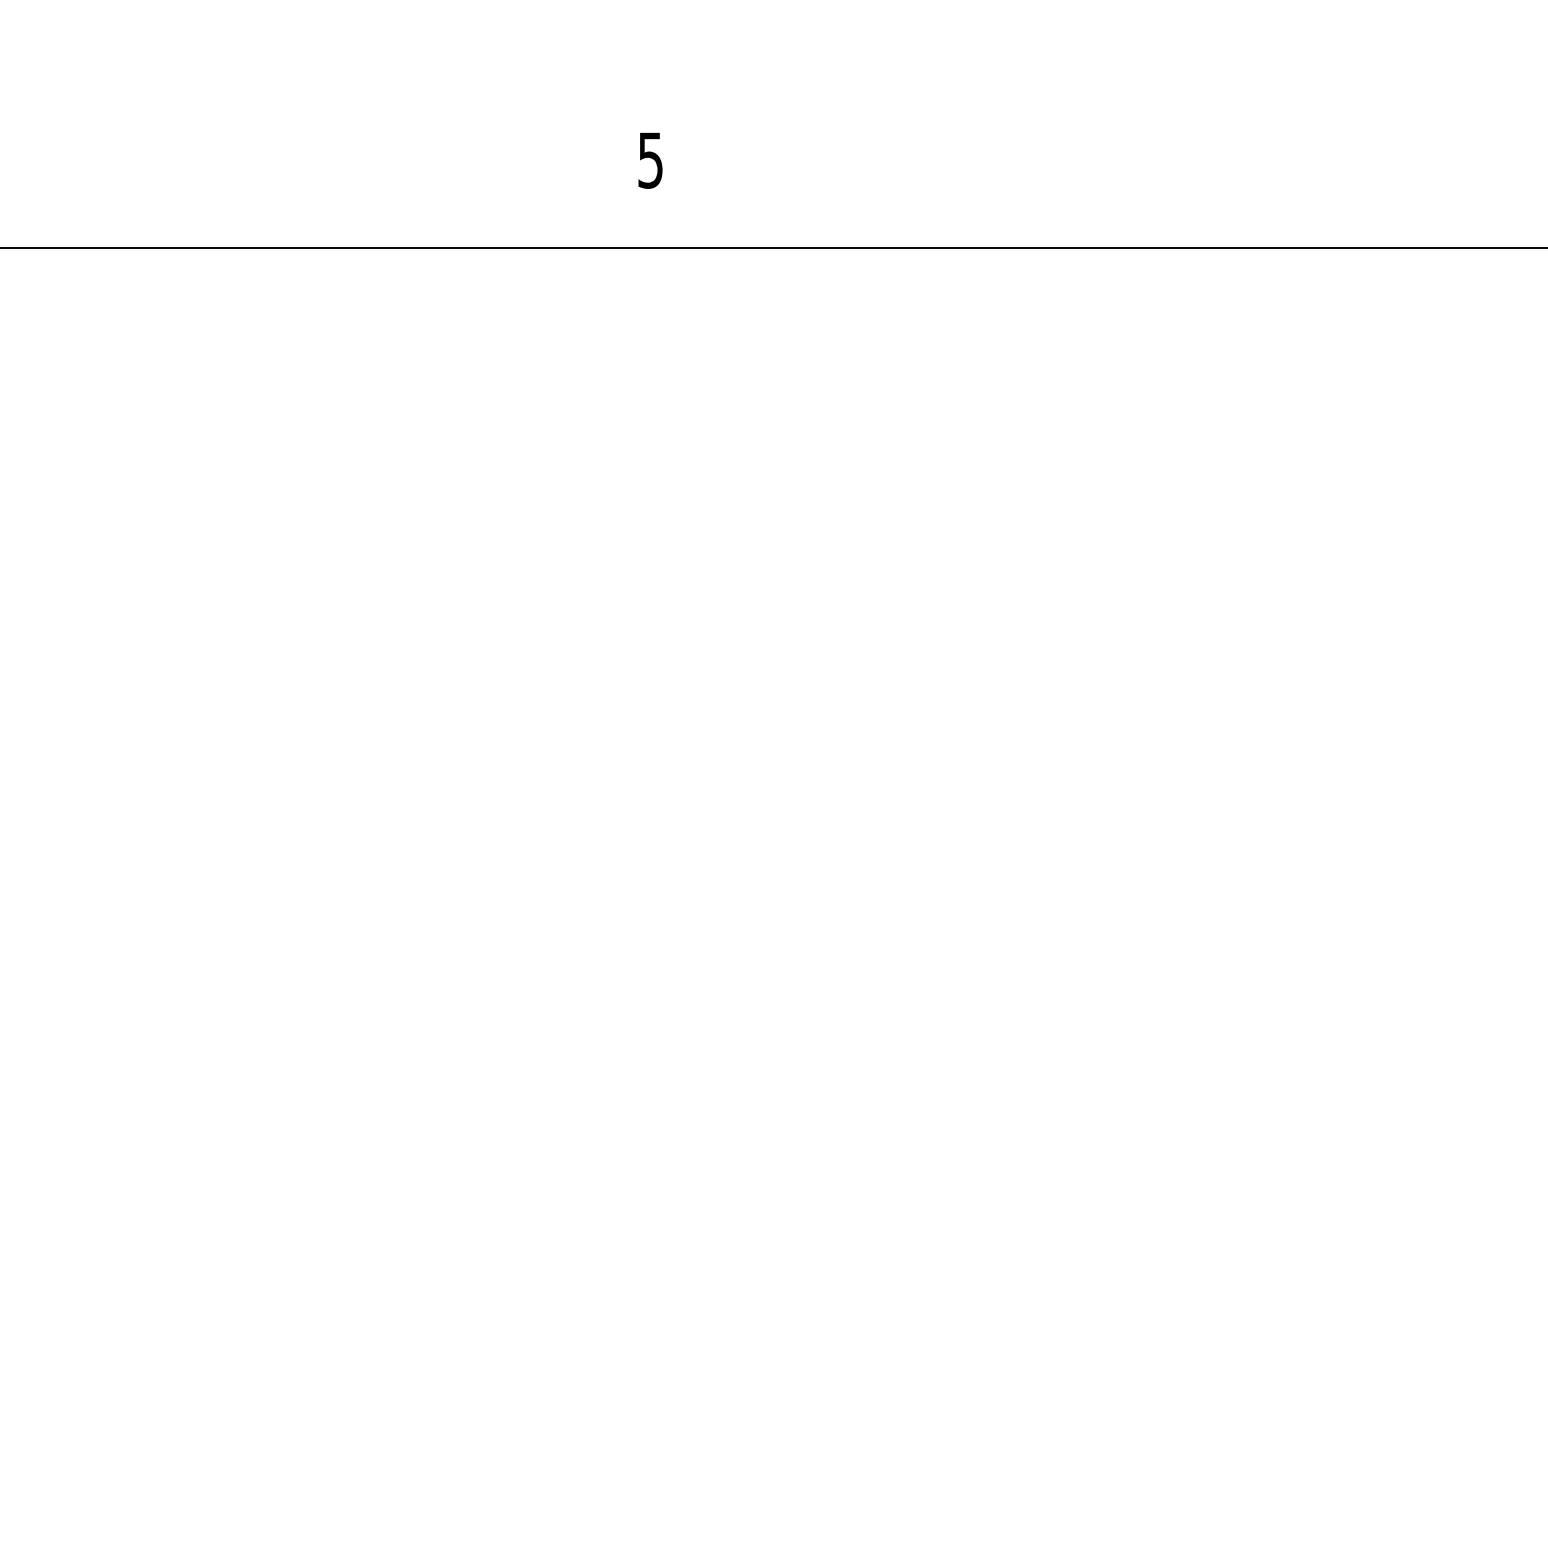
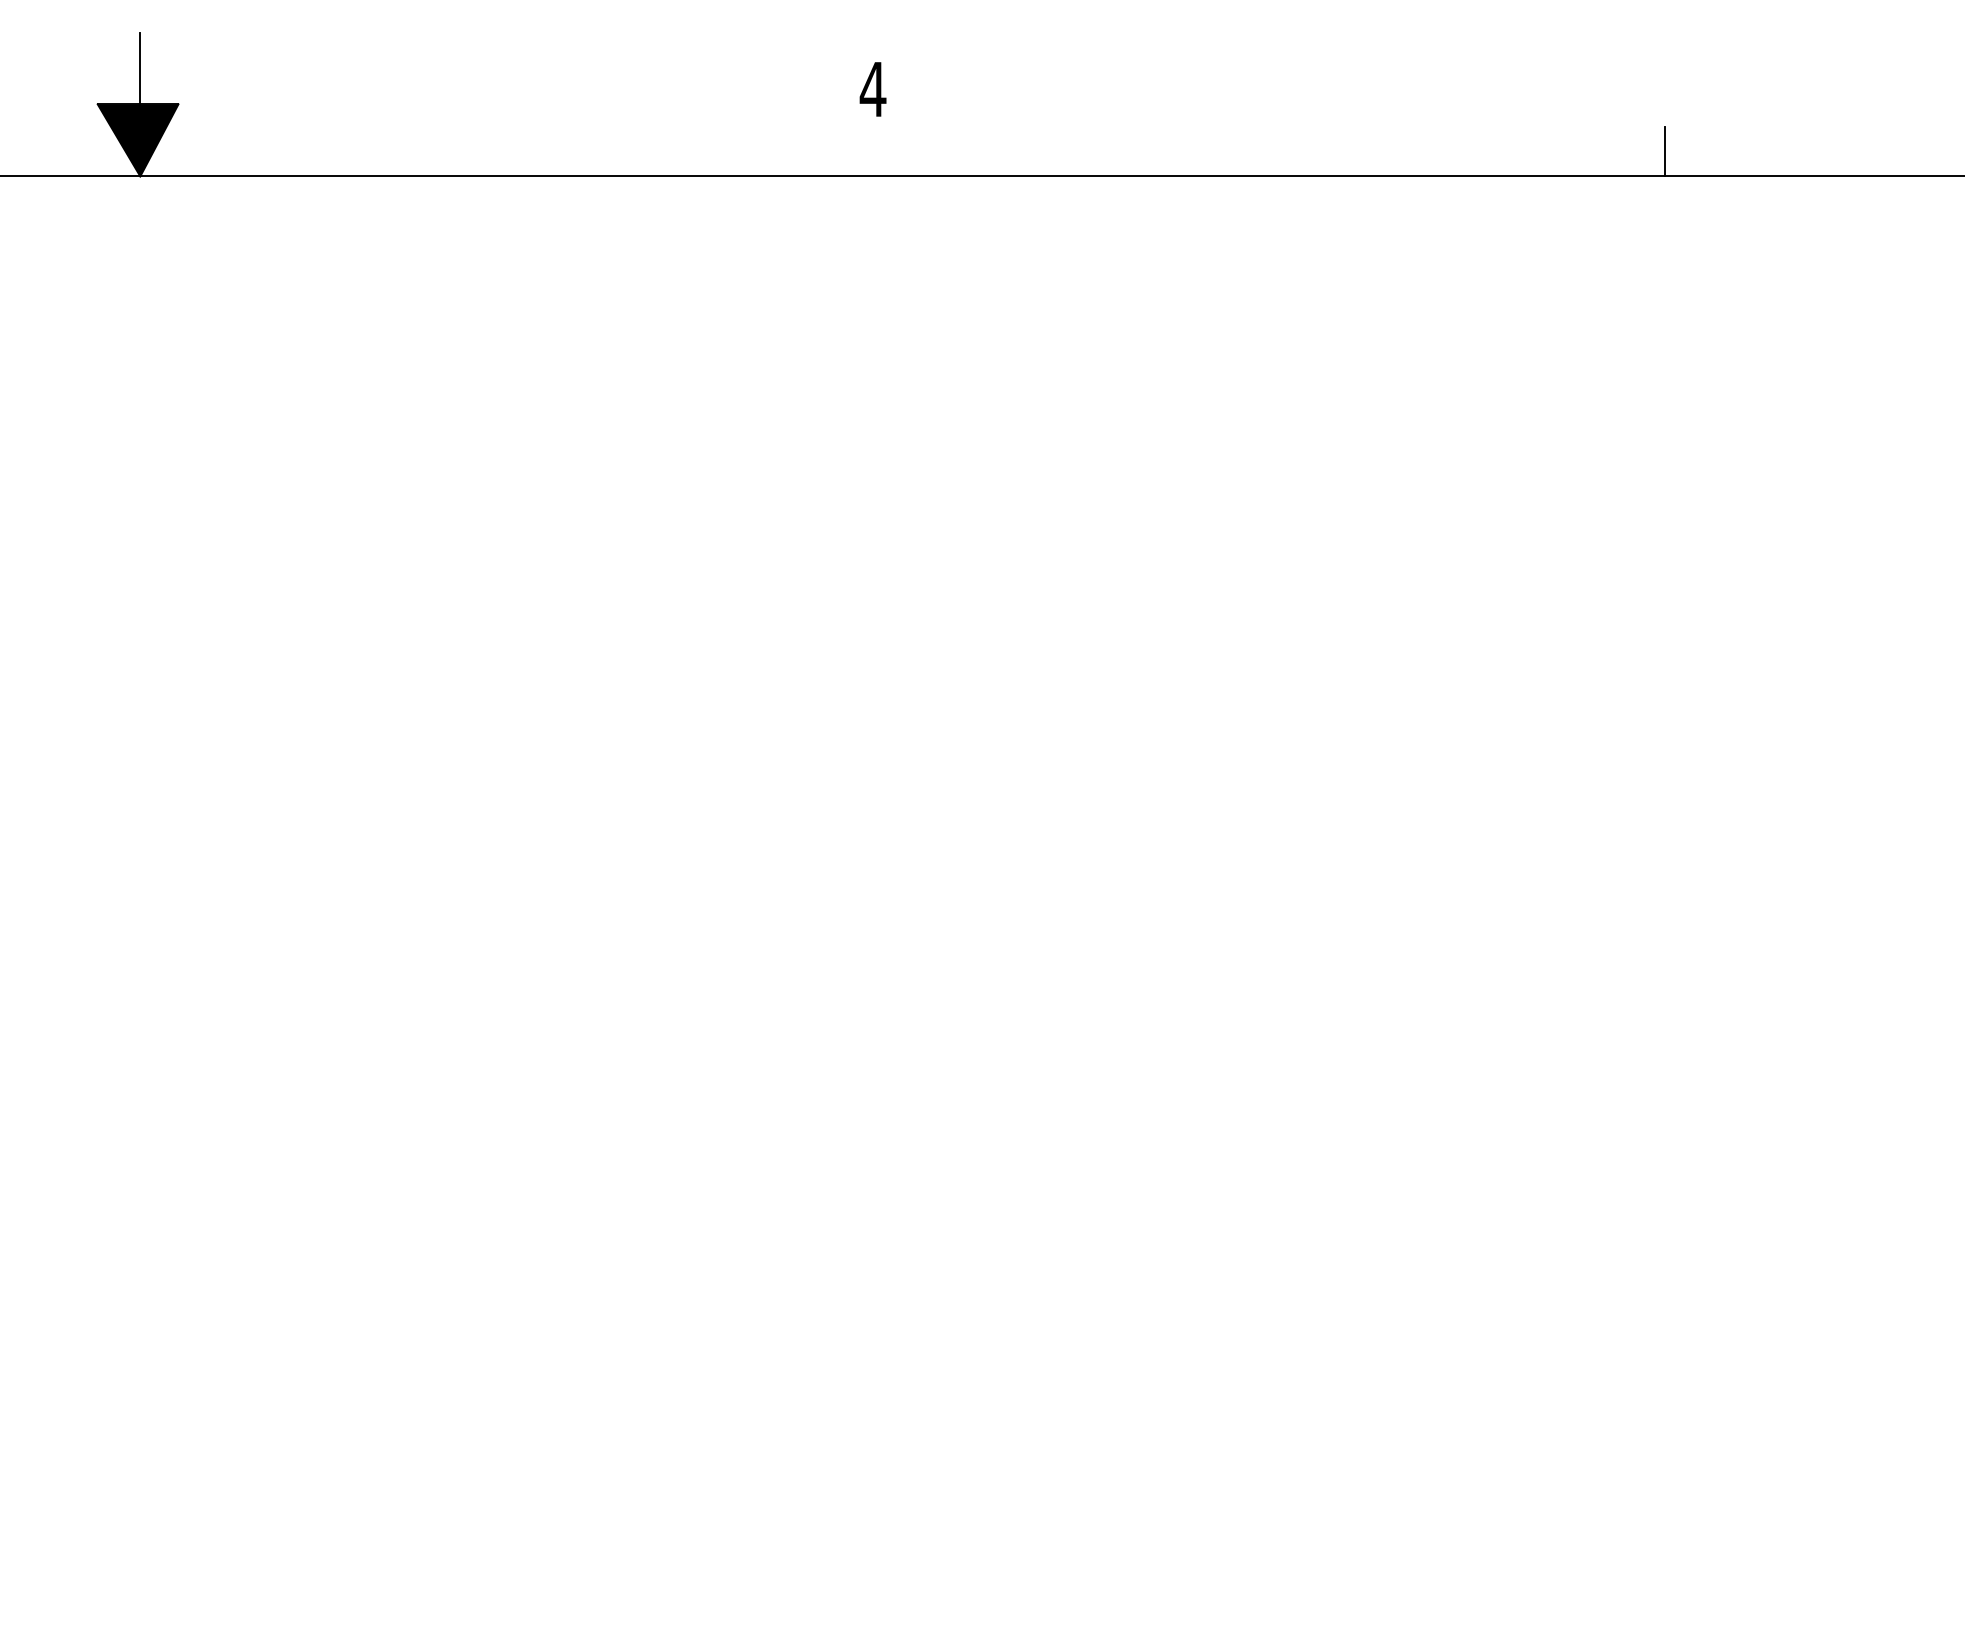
text: (649, 160) -> (872, 89), 5 -> 4
line: (1451, 223) -> (1665, 151), added

